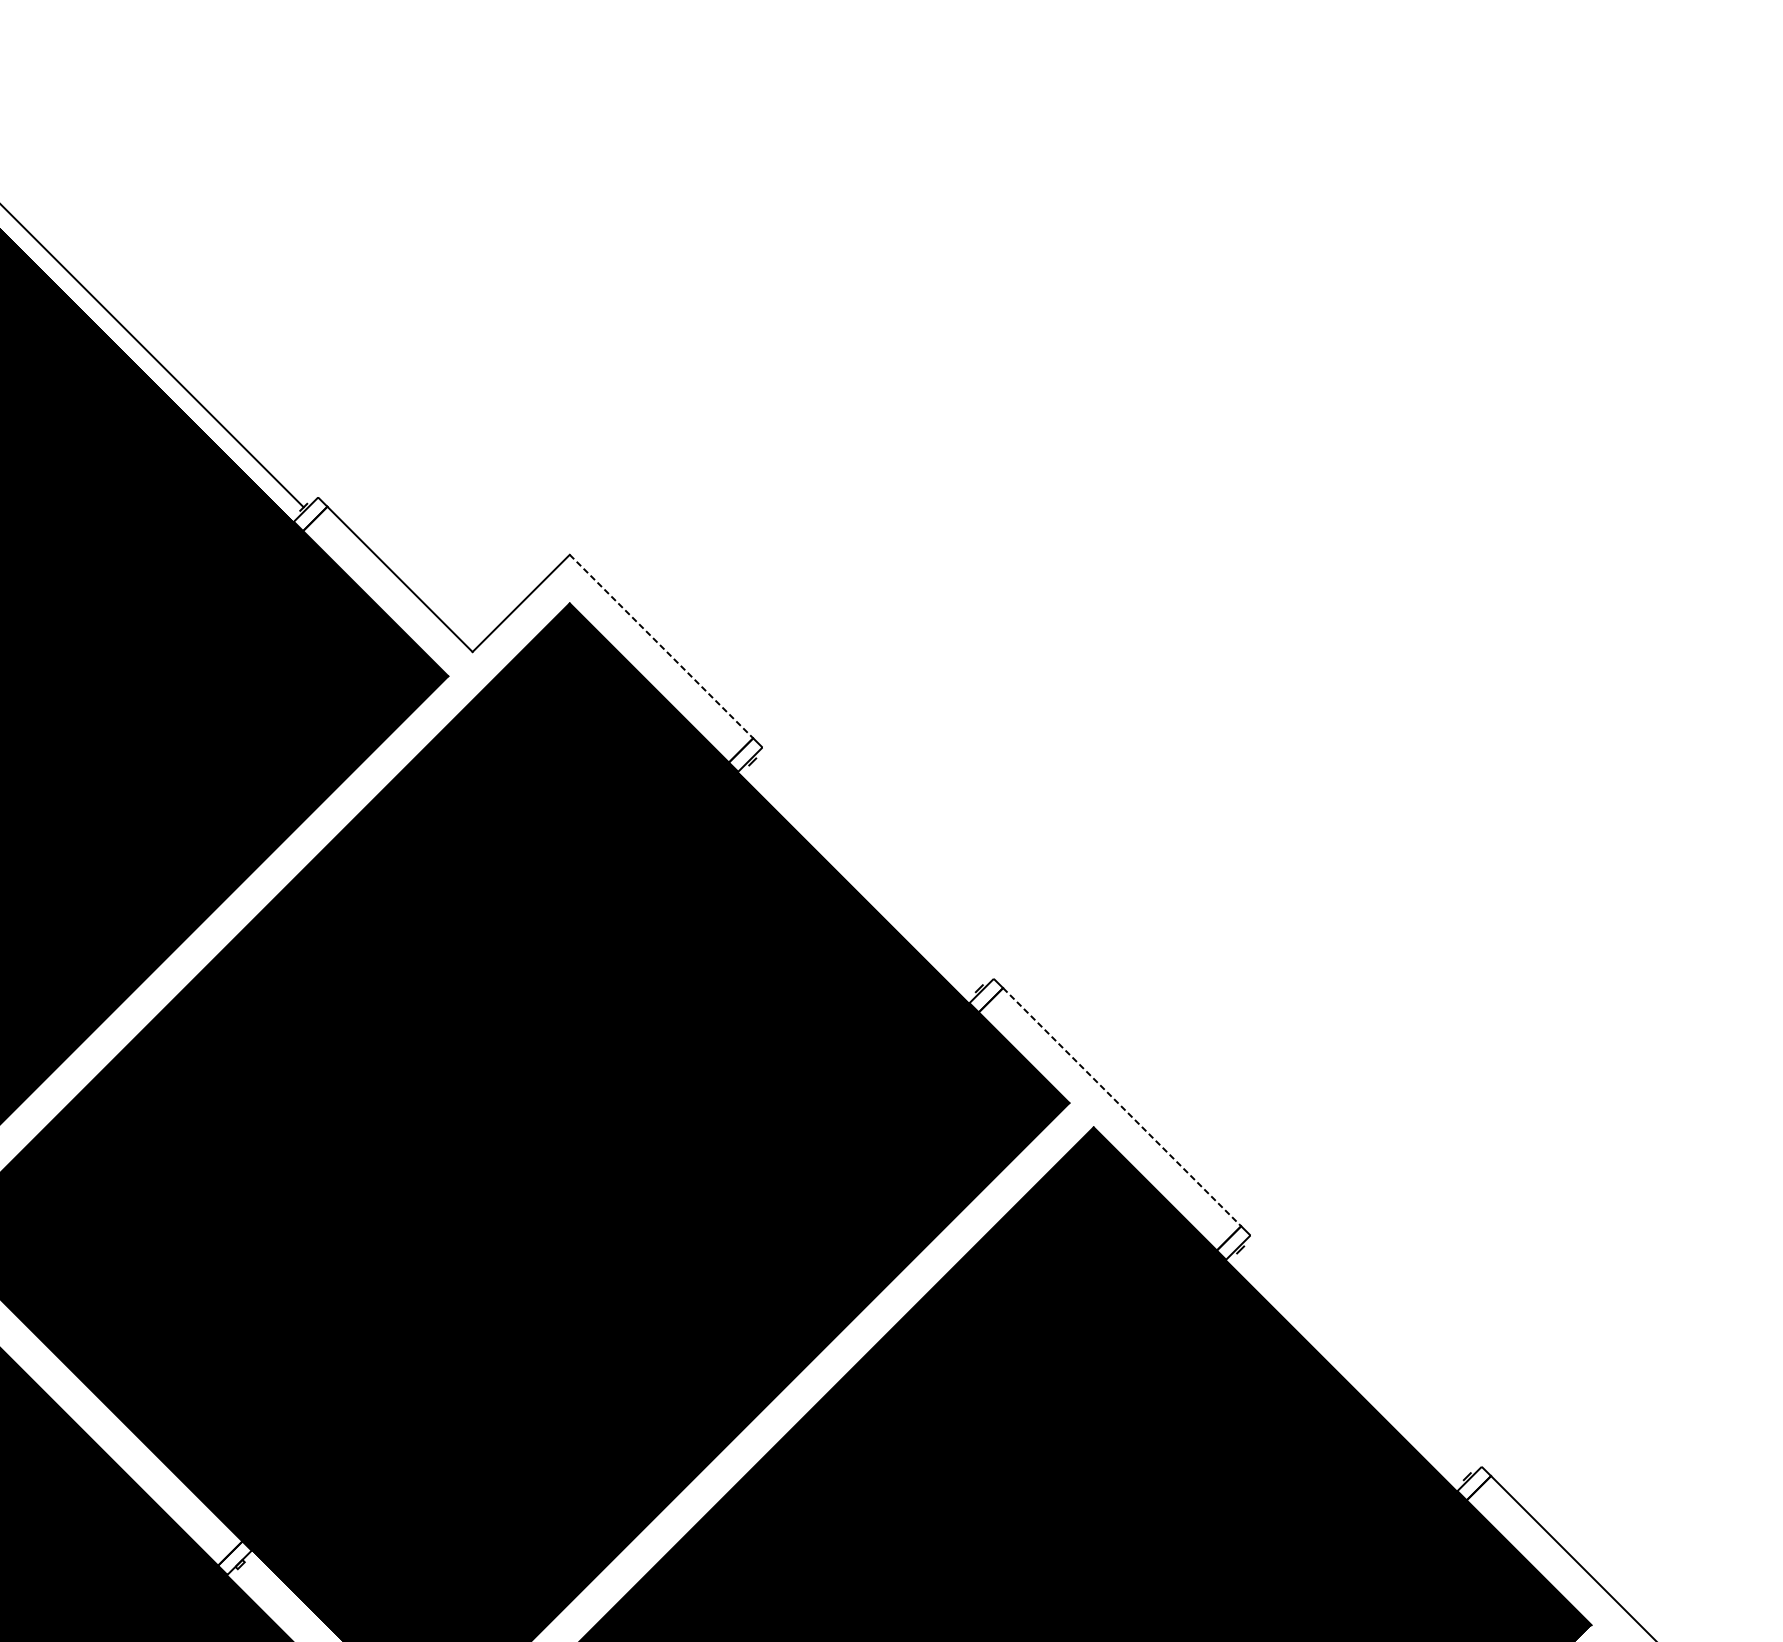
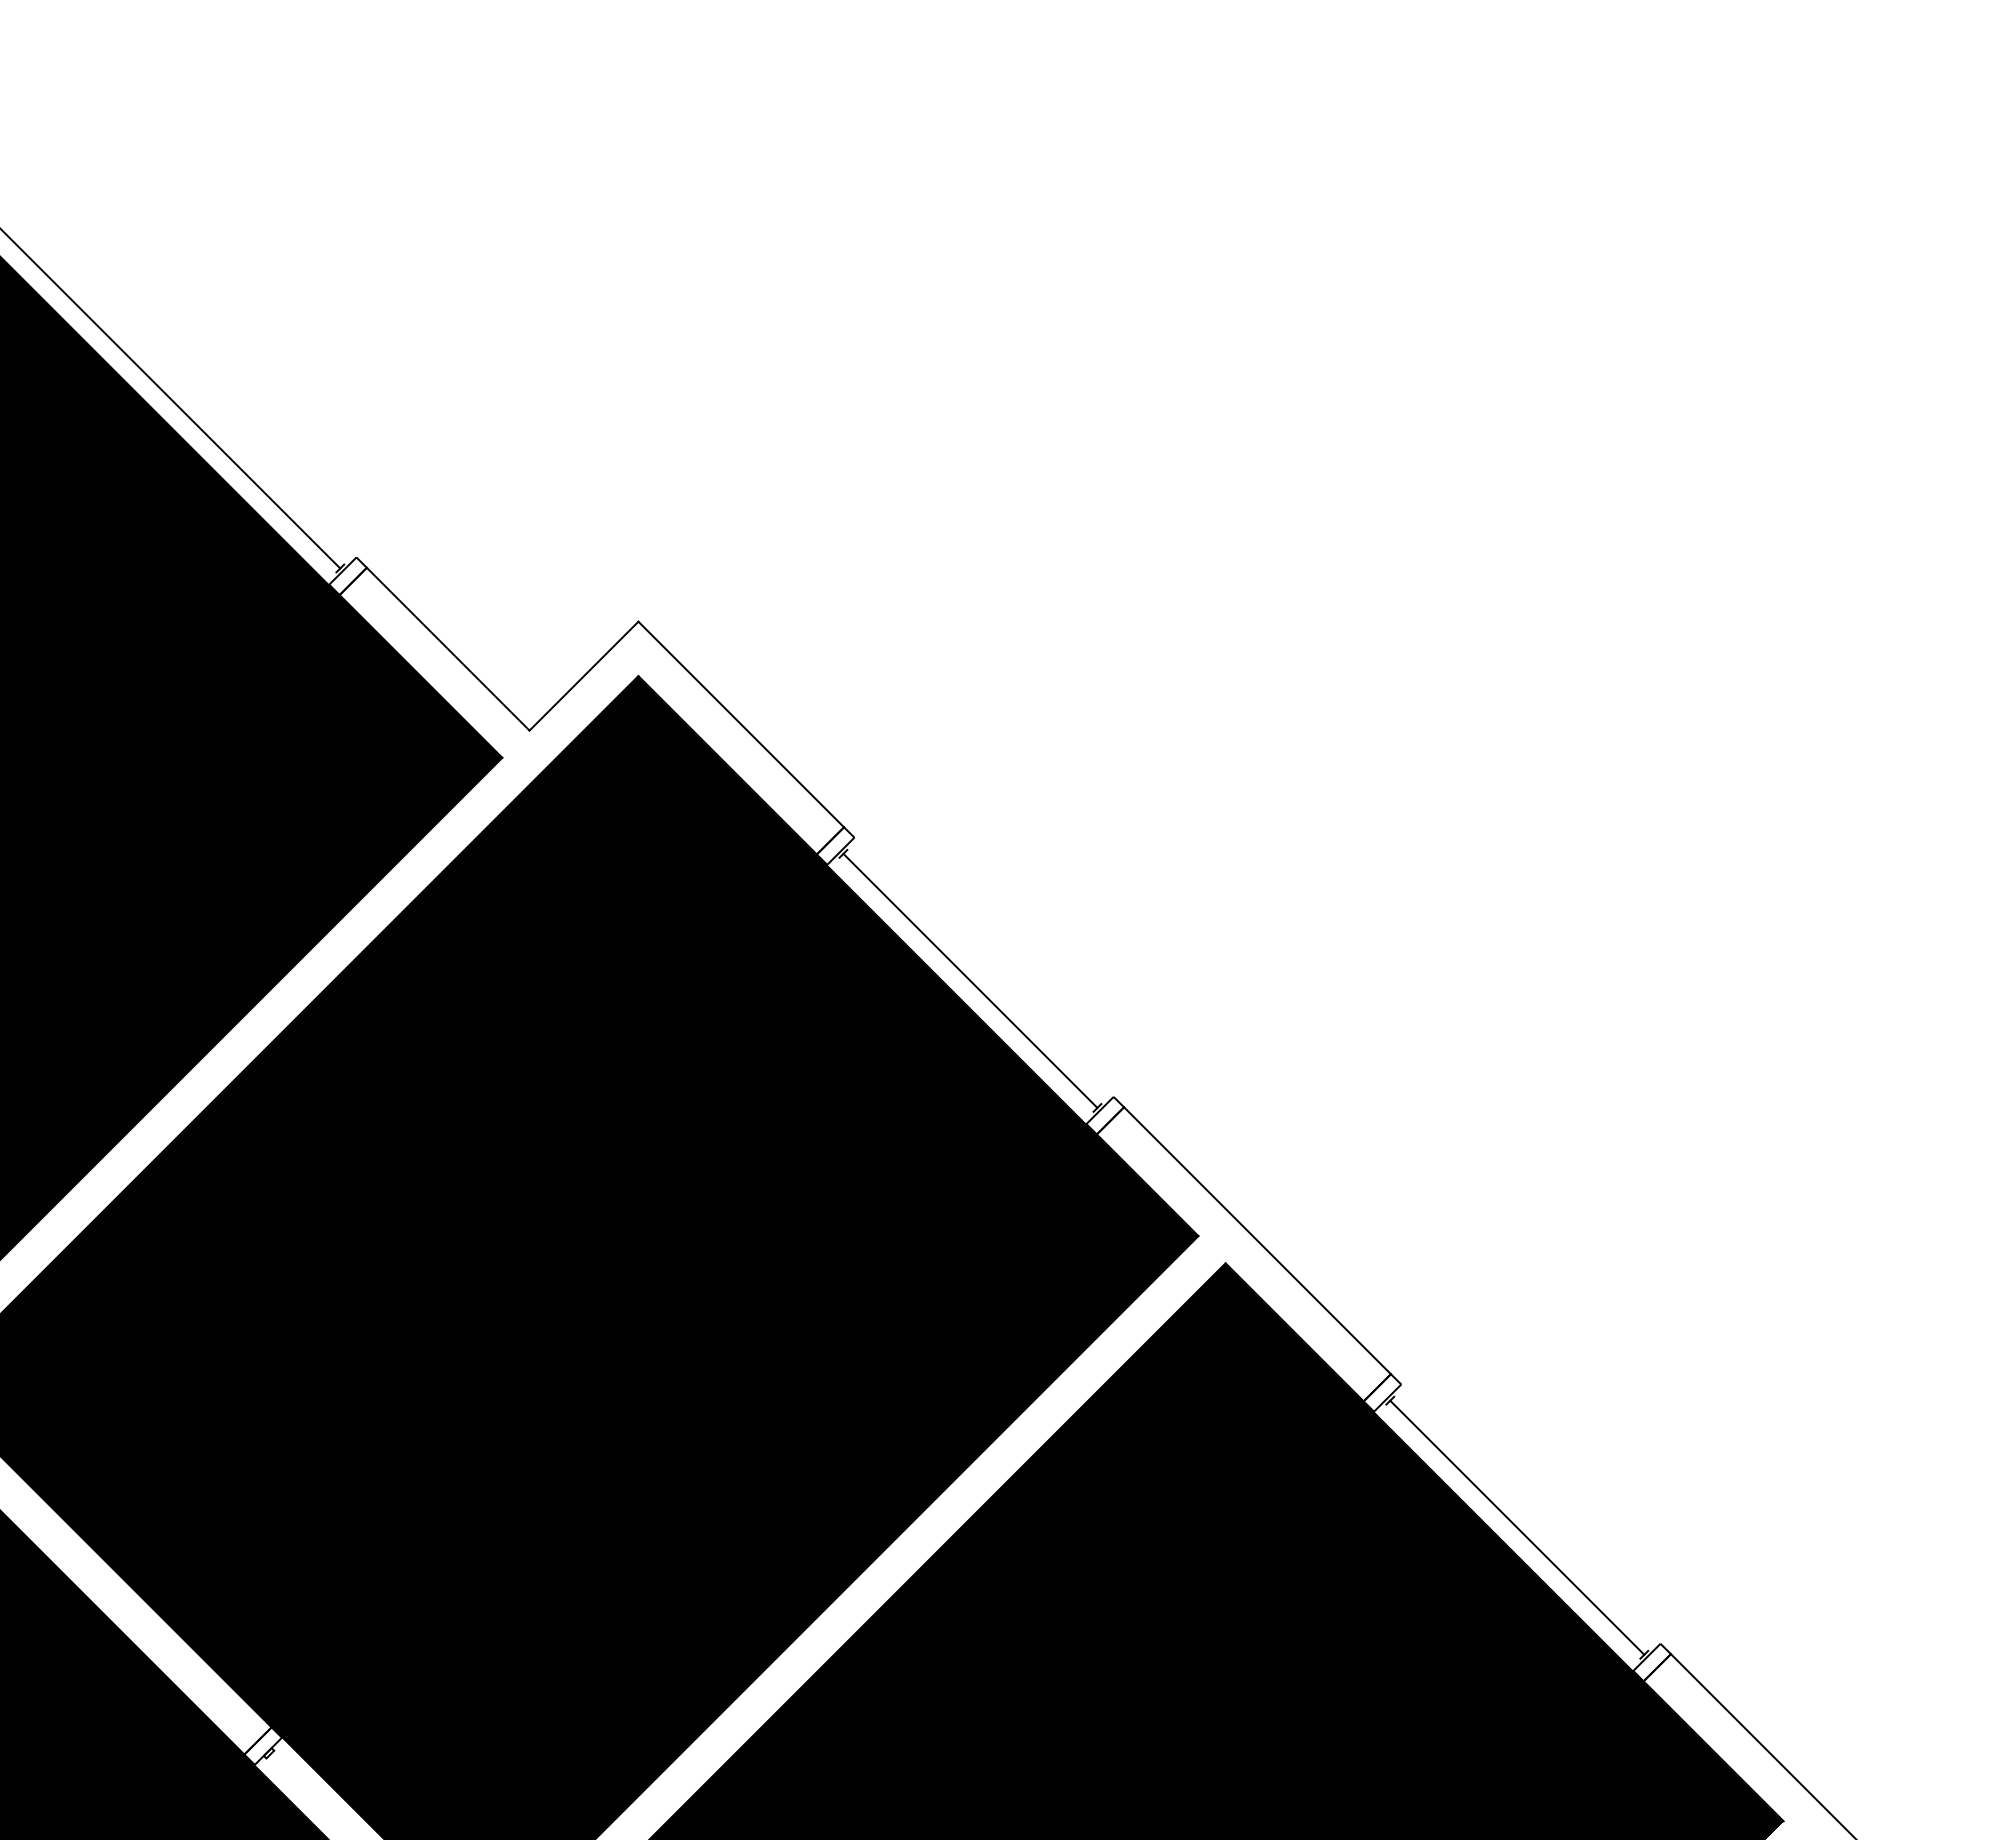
line: (661, 646) -> (741, 724), dashed -> solid
line: (866, 874) -> (970, 980), added
line: (1122, 1106) -> (1257, 1240), dashed -> solid
line: (1354, 1363) -> (1517, 1527), added

